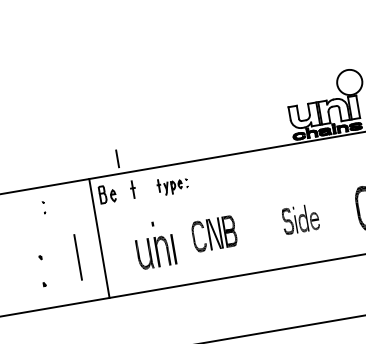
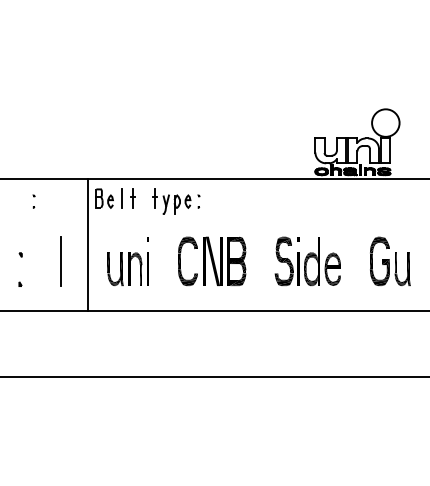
line: (117, 158) -> (121, 198), moved
part: (172, 185) -> (176, 201), size x1.43
part: (300, 218) -> (307, 260), size x1.67
part: (214, 233) -> (212, 260), size x1.43
part: (155, 251) -> (127, 268), moved

